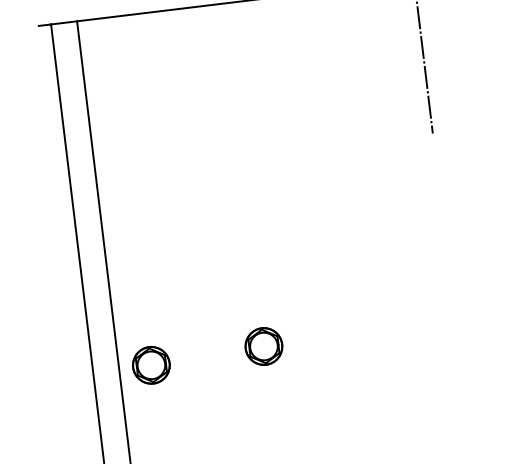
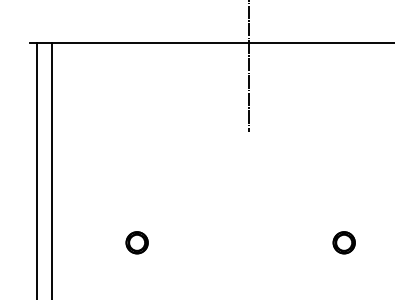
part: (150, 364) -> (70, 245), removed

